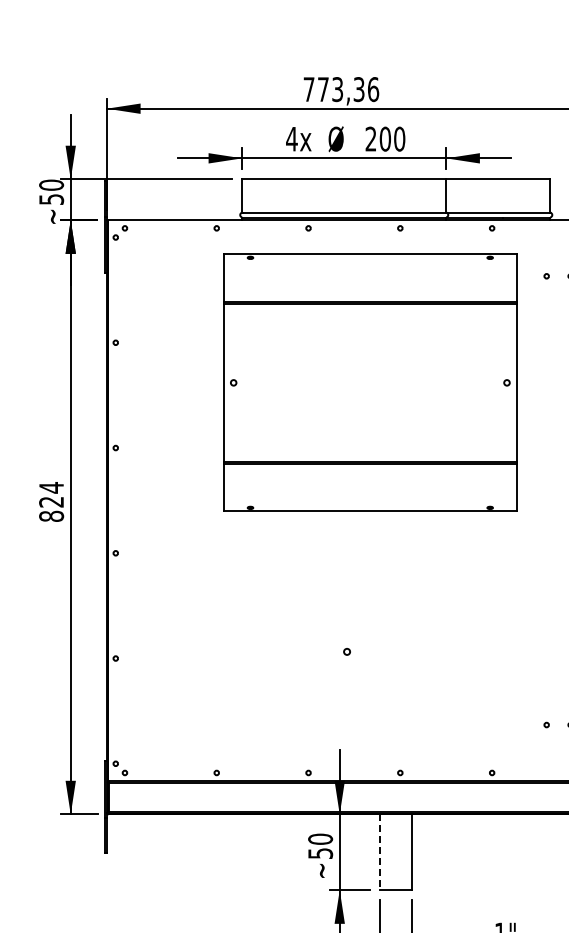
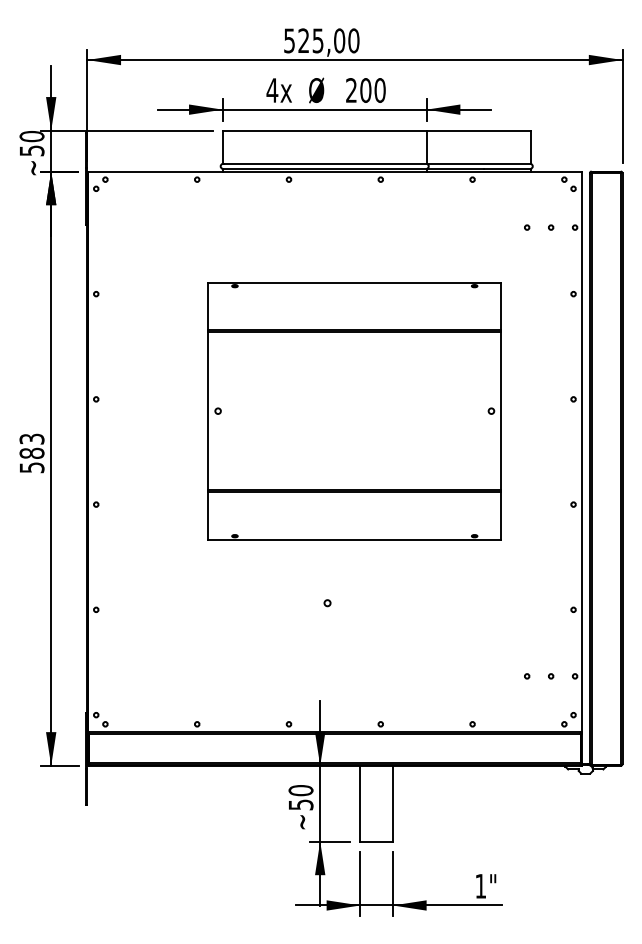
text: (341, 89) -> (321, 40), 773,36 -> 525,00
part: (370, 383) -> (354, 411), moved
text: (51, 502) -> (31, 453), 824 -> 583
line: (380, 852) -> (360, 803), dashed -> solid

